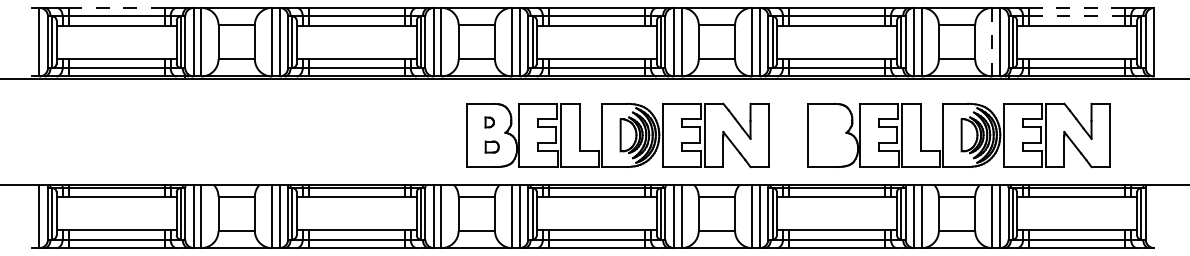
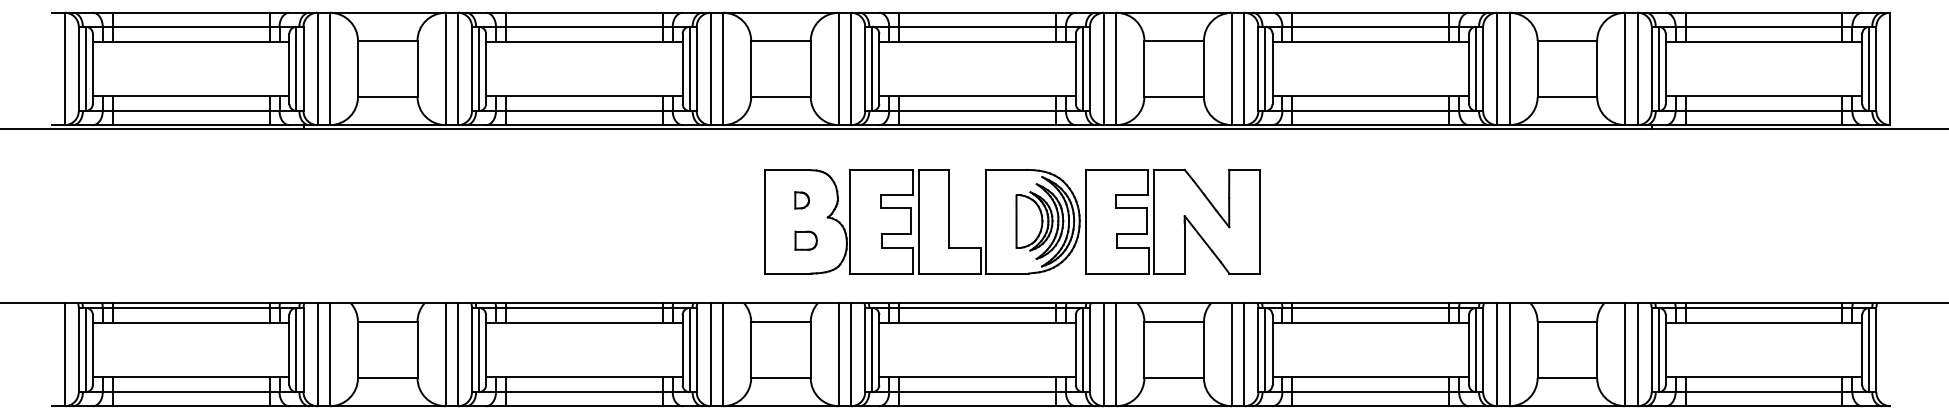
line: (116, 7) -> (190, 12), dashed -> solid
line: (1077, 7) -> (1764, 12), dashed -> solid
line: (1077, 16) -> (1764, 26), dashed -> solid
line: (992, 42) -> (1625, 69), dashed -> solid
part: (958, 135) -> (1569, 221), removed

